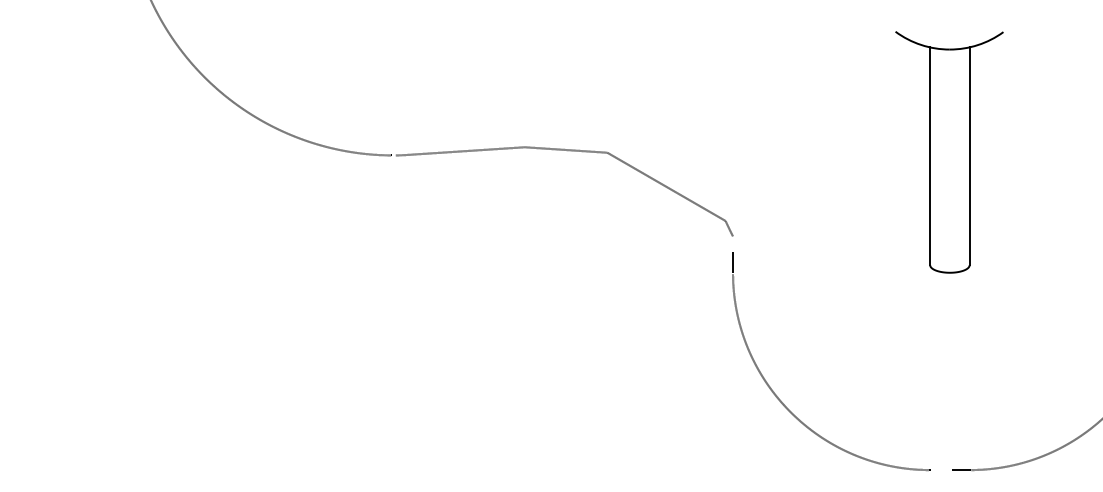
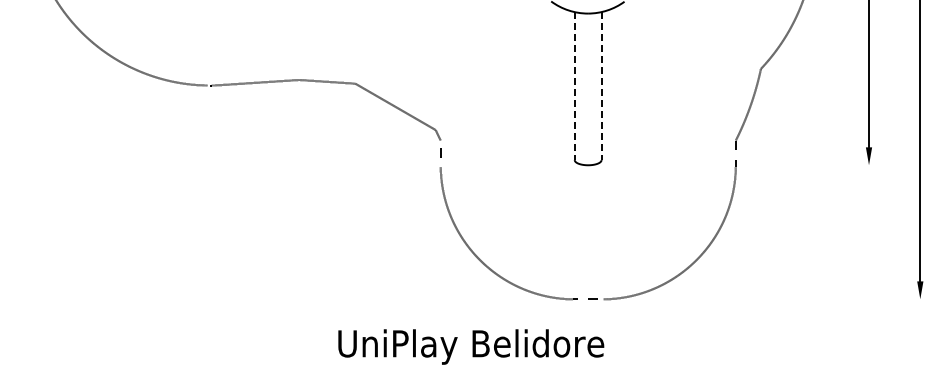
line: (929, 156) -> (574, 86), solid -> dashed
line: (969, 156) -> (601, 86), solid -> dashed

